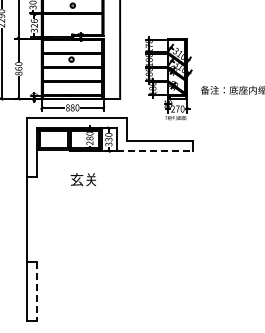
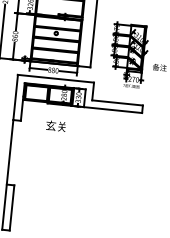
line: (155, 151) -> (113, 110), dashed -> solid
line: (37, 291) -> (12, 208), dashed -> solid

